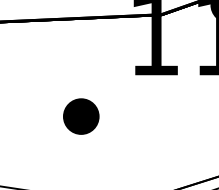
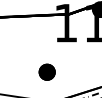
part: (79, 114) -> (46, 71), moved

